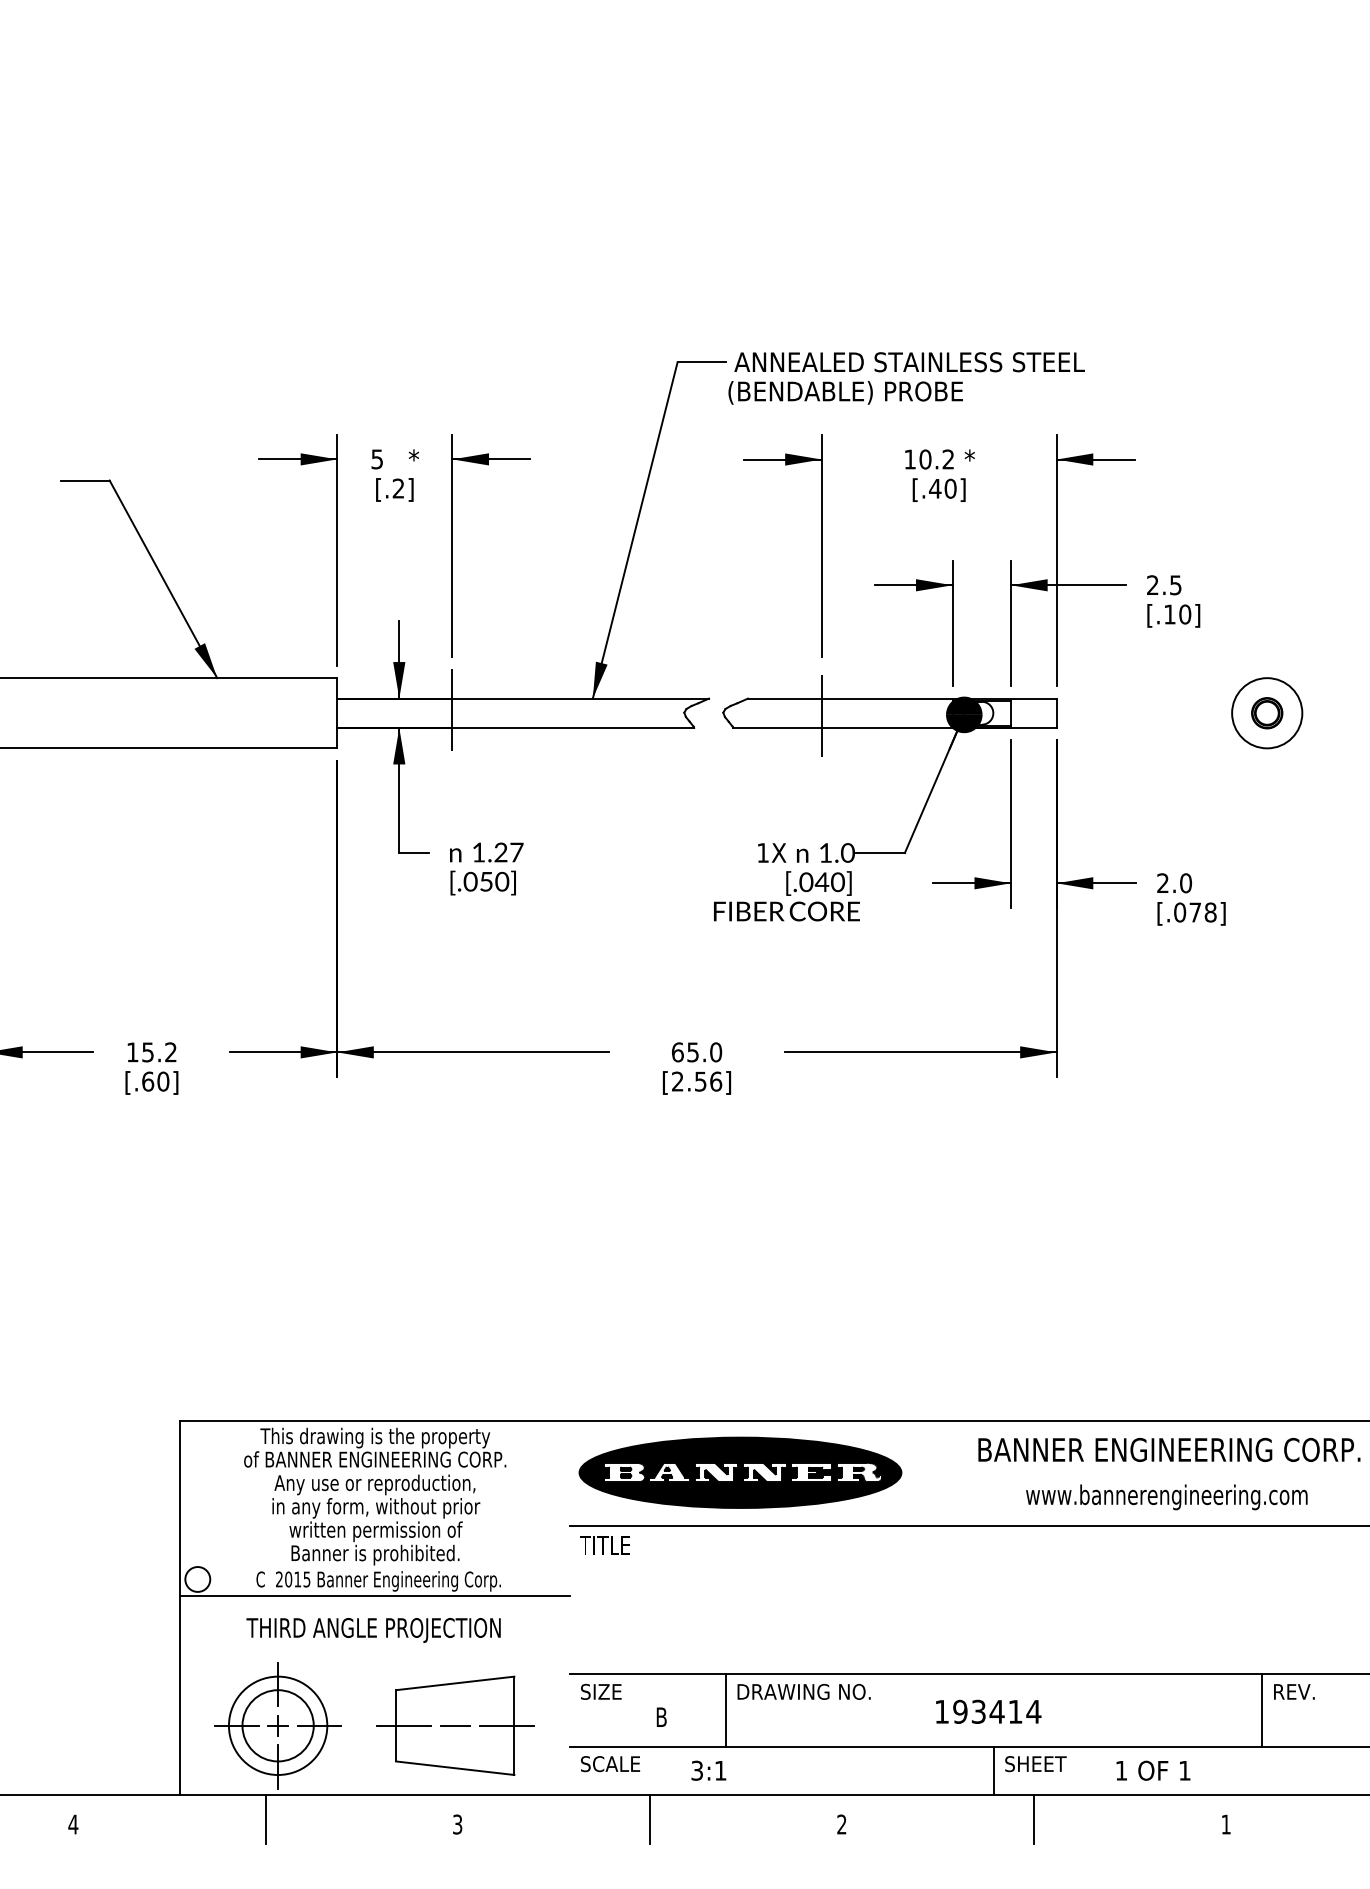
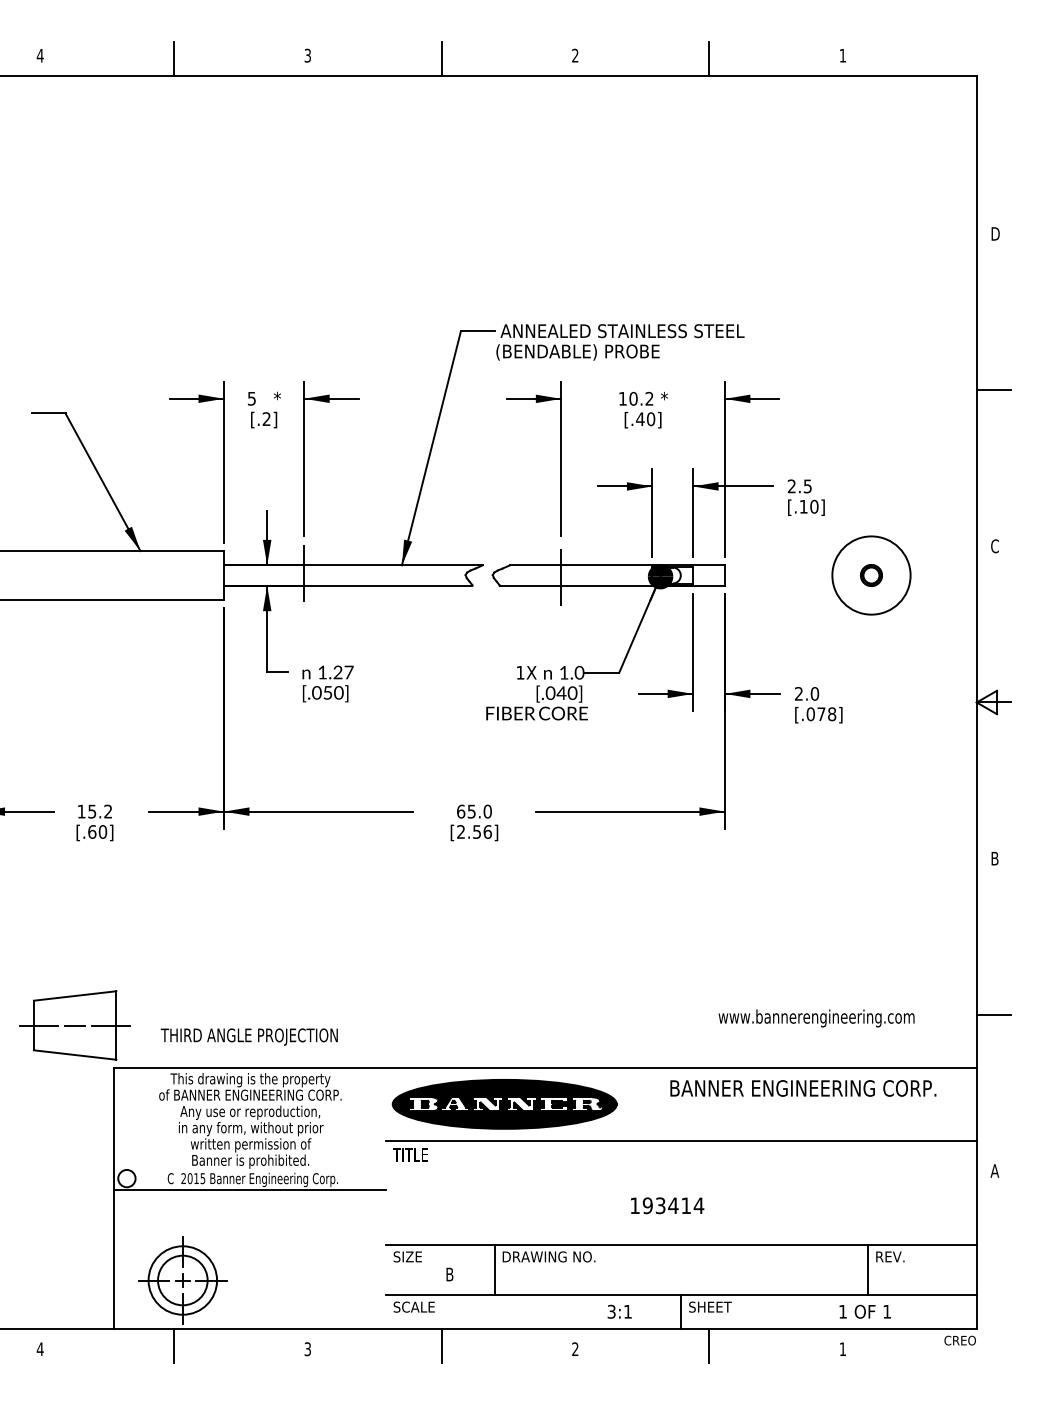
circle: (1267, 713) -> (871, 575), size x1.6
text: (1166, 1497) -> (816, 1018), moved
text: (372, 1629) -> (248, 1036), moved
text: (988, 1711) -> (667, 1205), moved
part: (454, 1725) -> (74, 1025), moved
text: (708, 1770) -> (619, 1311), moved
text: (1152, 1770) -> (864, 1311), moved

